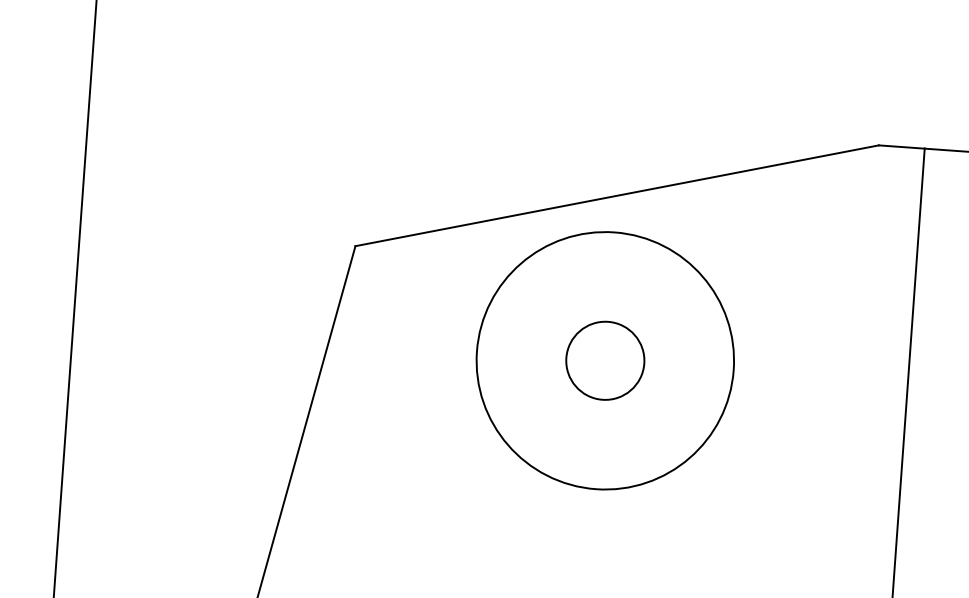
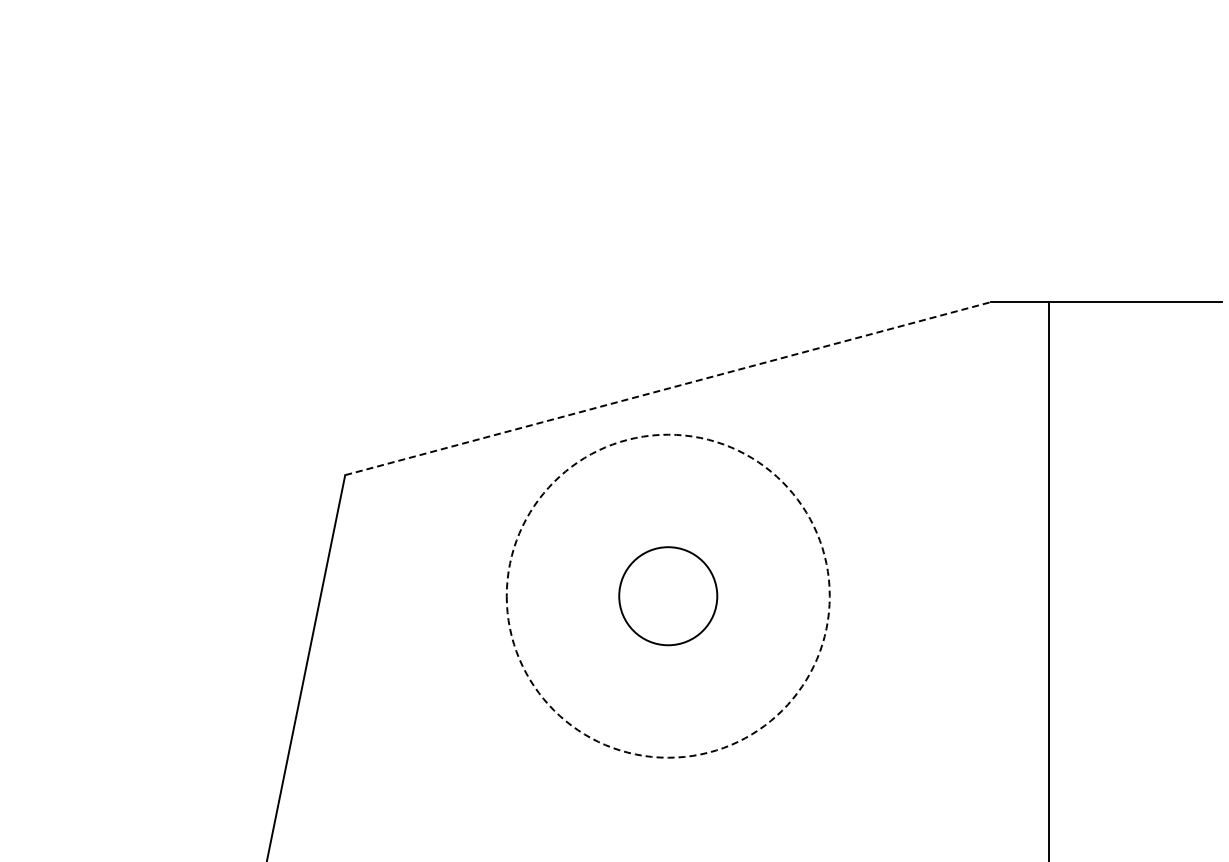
line: (617, 195) -> (668, 388), solid -> dashed
circle: (604, 360) -> (667, 595), solid -> dashed

